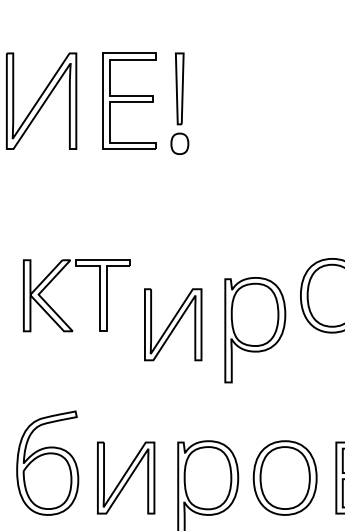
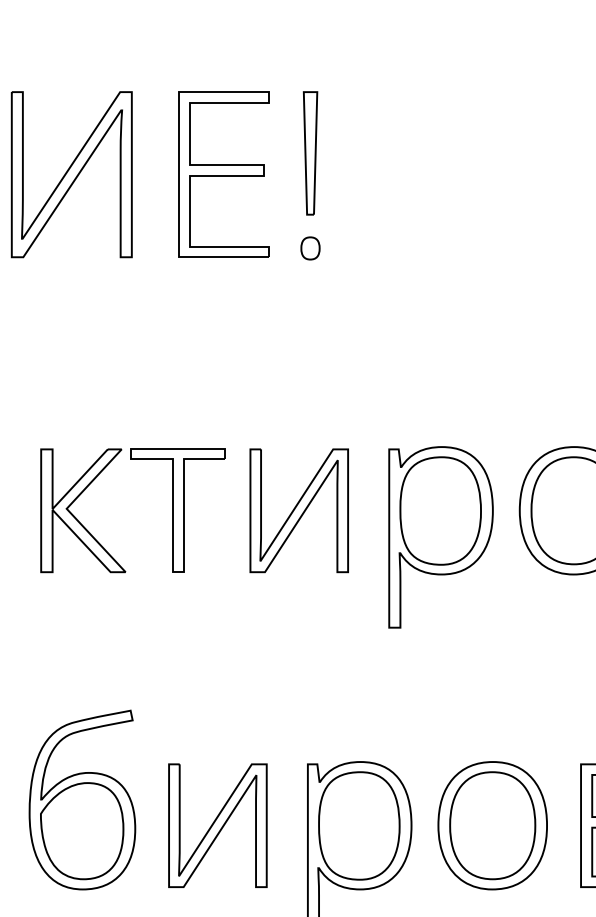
part: (179, 143) -> (310, 247), size x0.62
part: (173, 324) -> (299, 510), moved
part: (255, 330) -> (441, 537), moved

